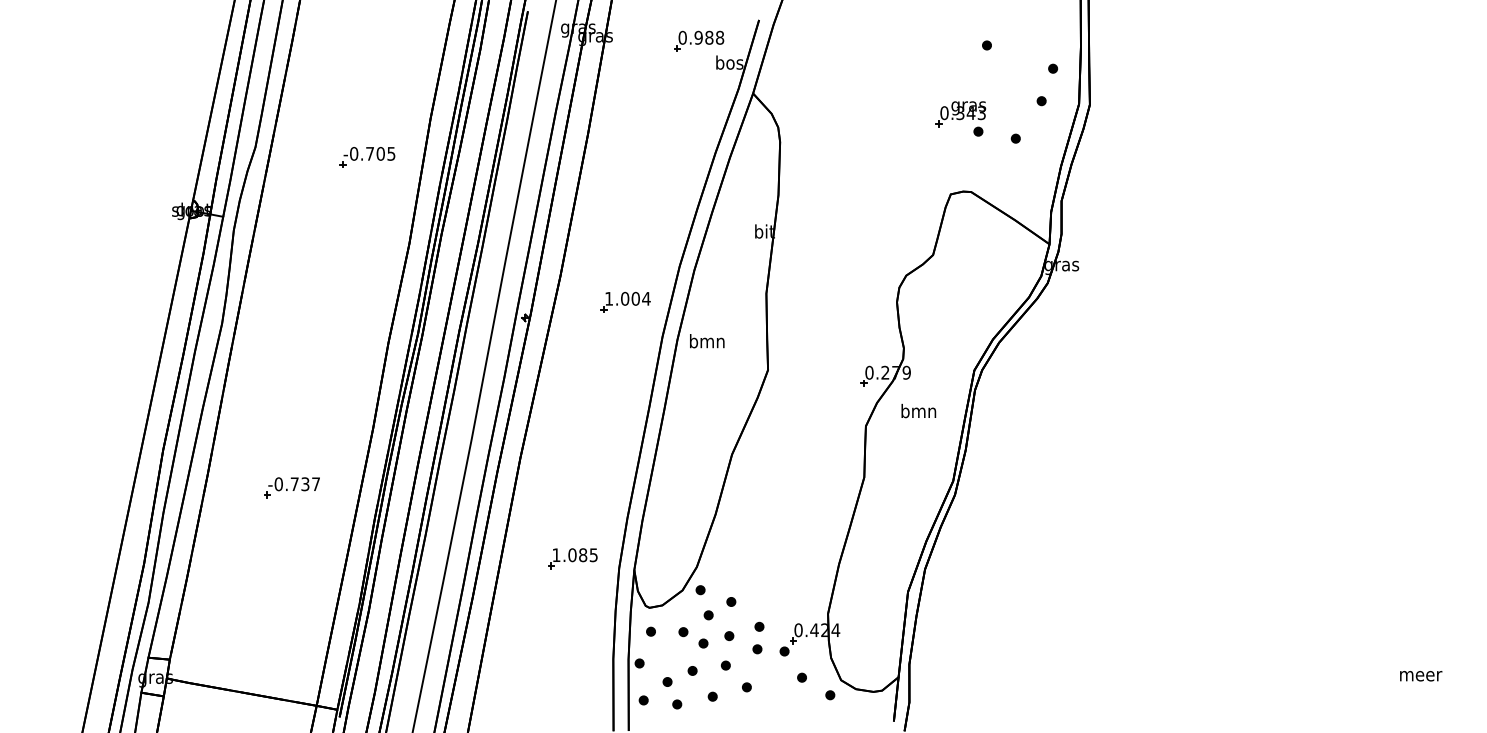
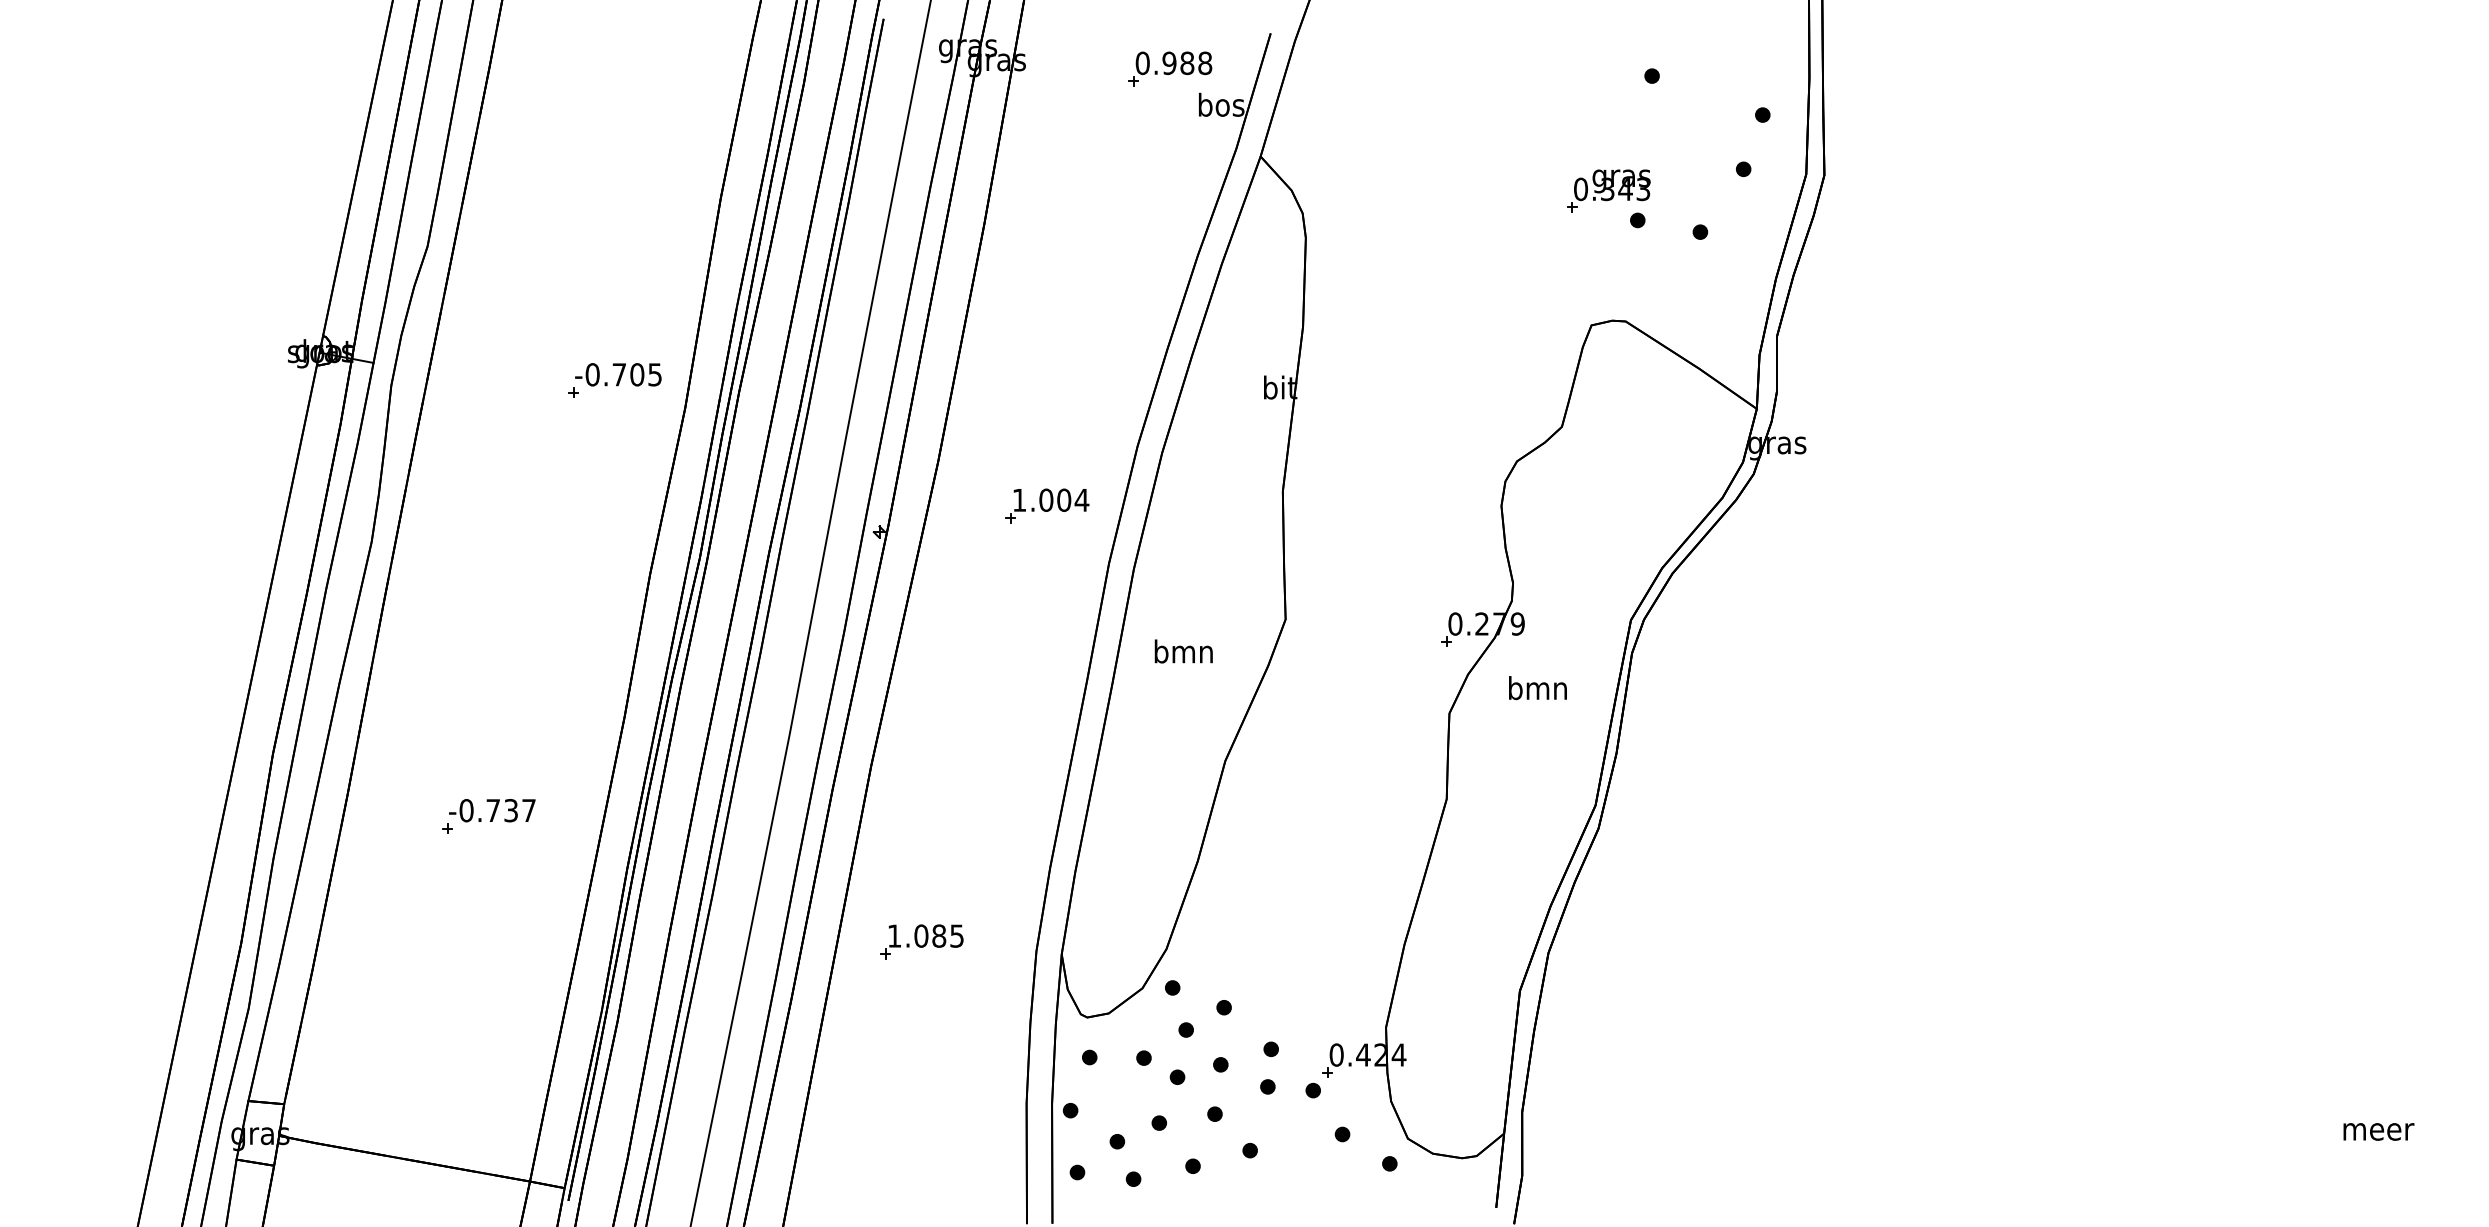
part: (367, 157) -> (615, 380), moved
text: (707, 341) -> (1184, 652), moved
part: (572, 558) -> (921, 941), moved

